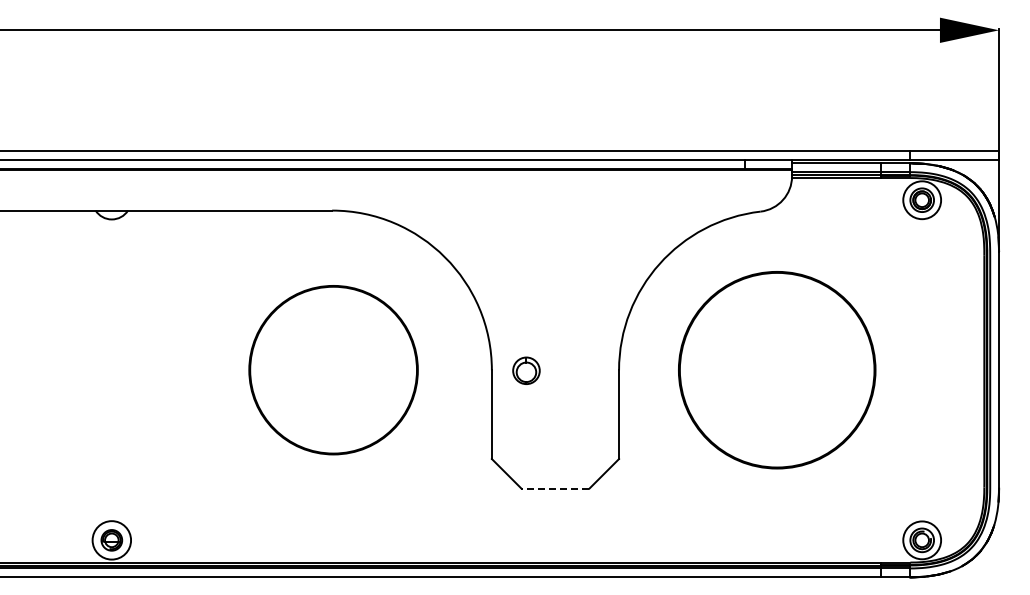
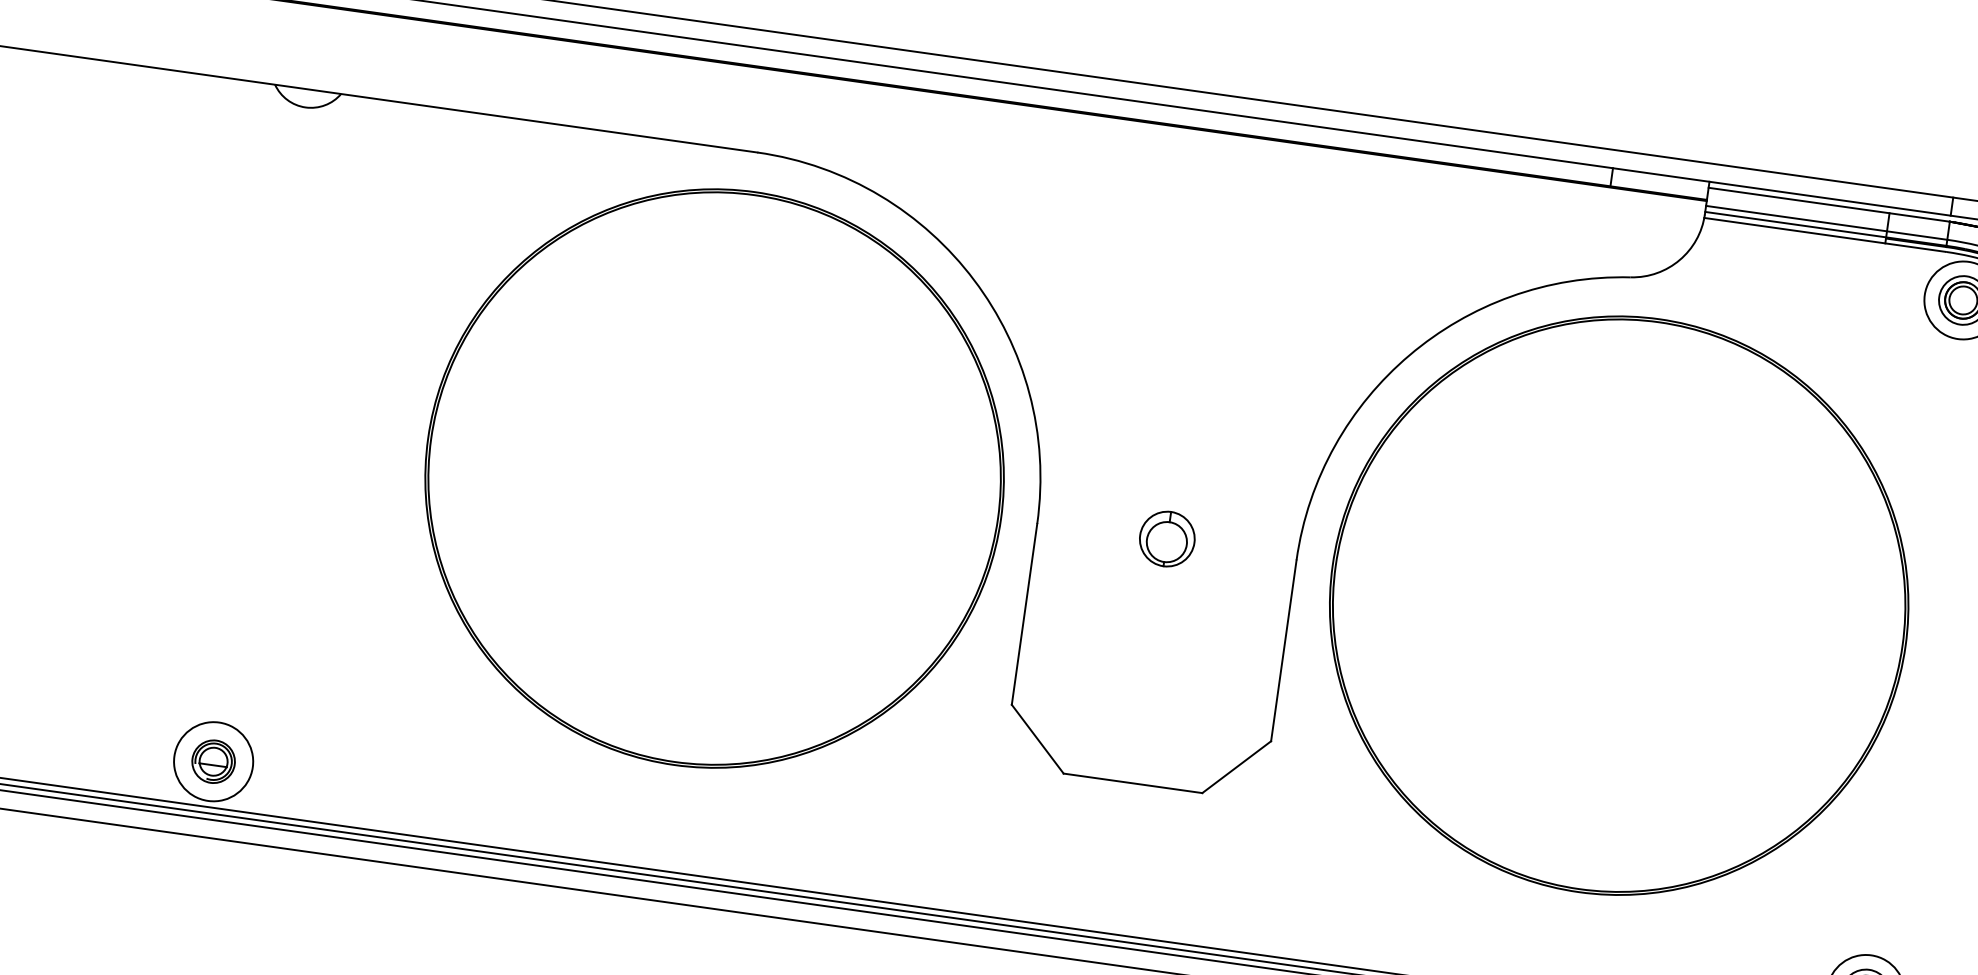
part: (333, 369) -> (714, 476), size x1.67
part: (776, 369) -> (1617, 603), size x1.43
part: (526, 370) -> (1167, 538), moved
line: (554, 488) -> (1131, 782), dashed -> solid

